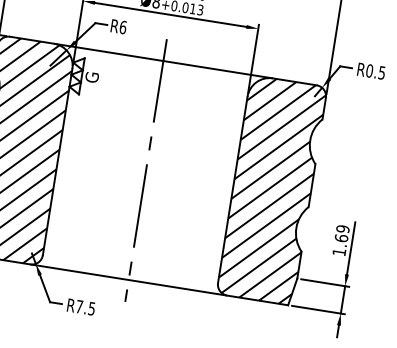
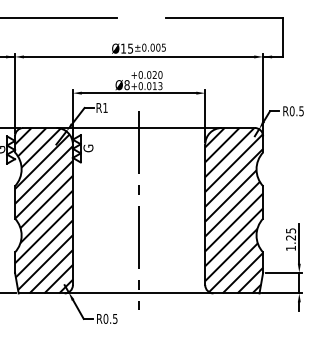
text: (123, 26) -> (105, 107), R6 -> R1
text: (342, 233) -> (291, 234), 1.69 -> 1.25
text: (79, 306) -> (105, 318), R7.5 -> R0.5

